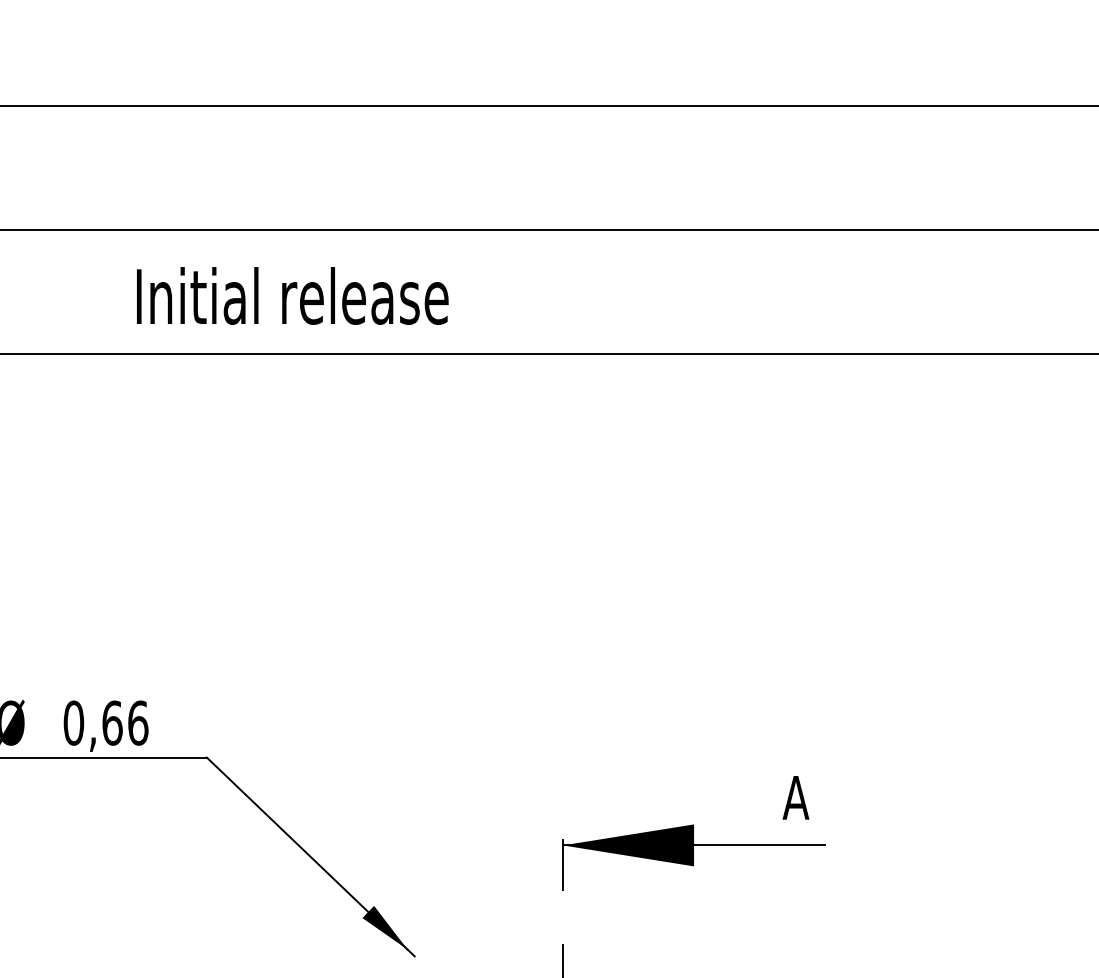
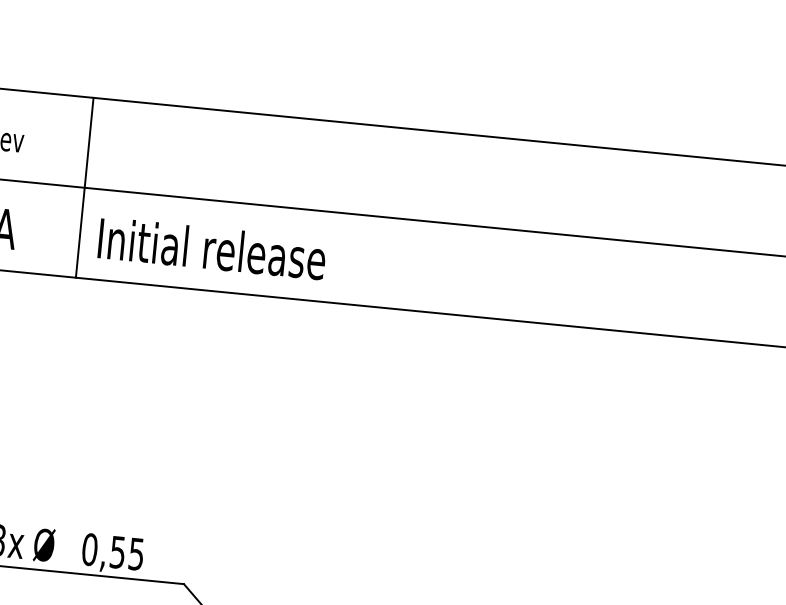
line: (18, 229) -> (84, 187), added
text: (292, 295) -> (212, 248), moved
text: (125, 722) -> (127, 552), 0,66 -> 0,55

